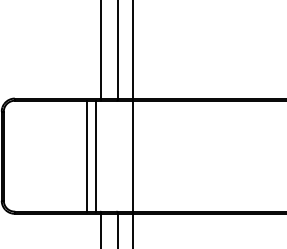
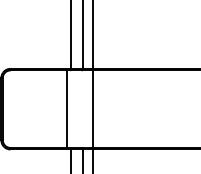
line: (87, 155) -> (61, 108), removed

